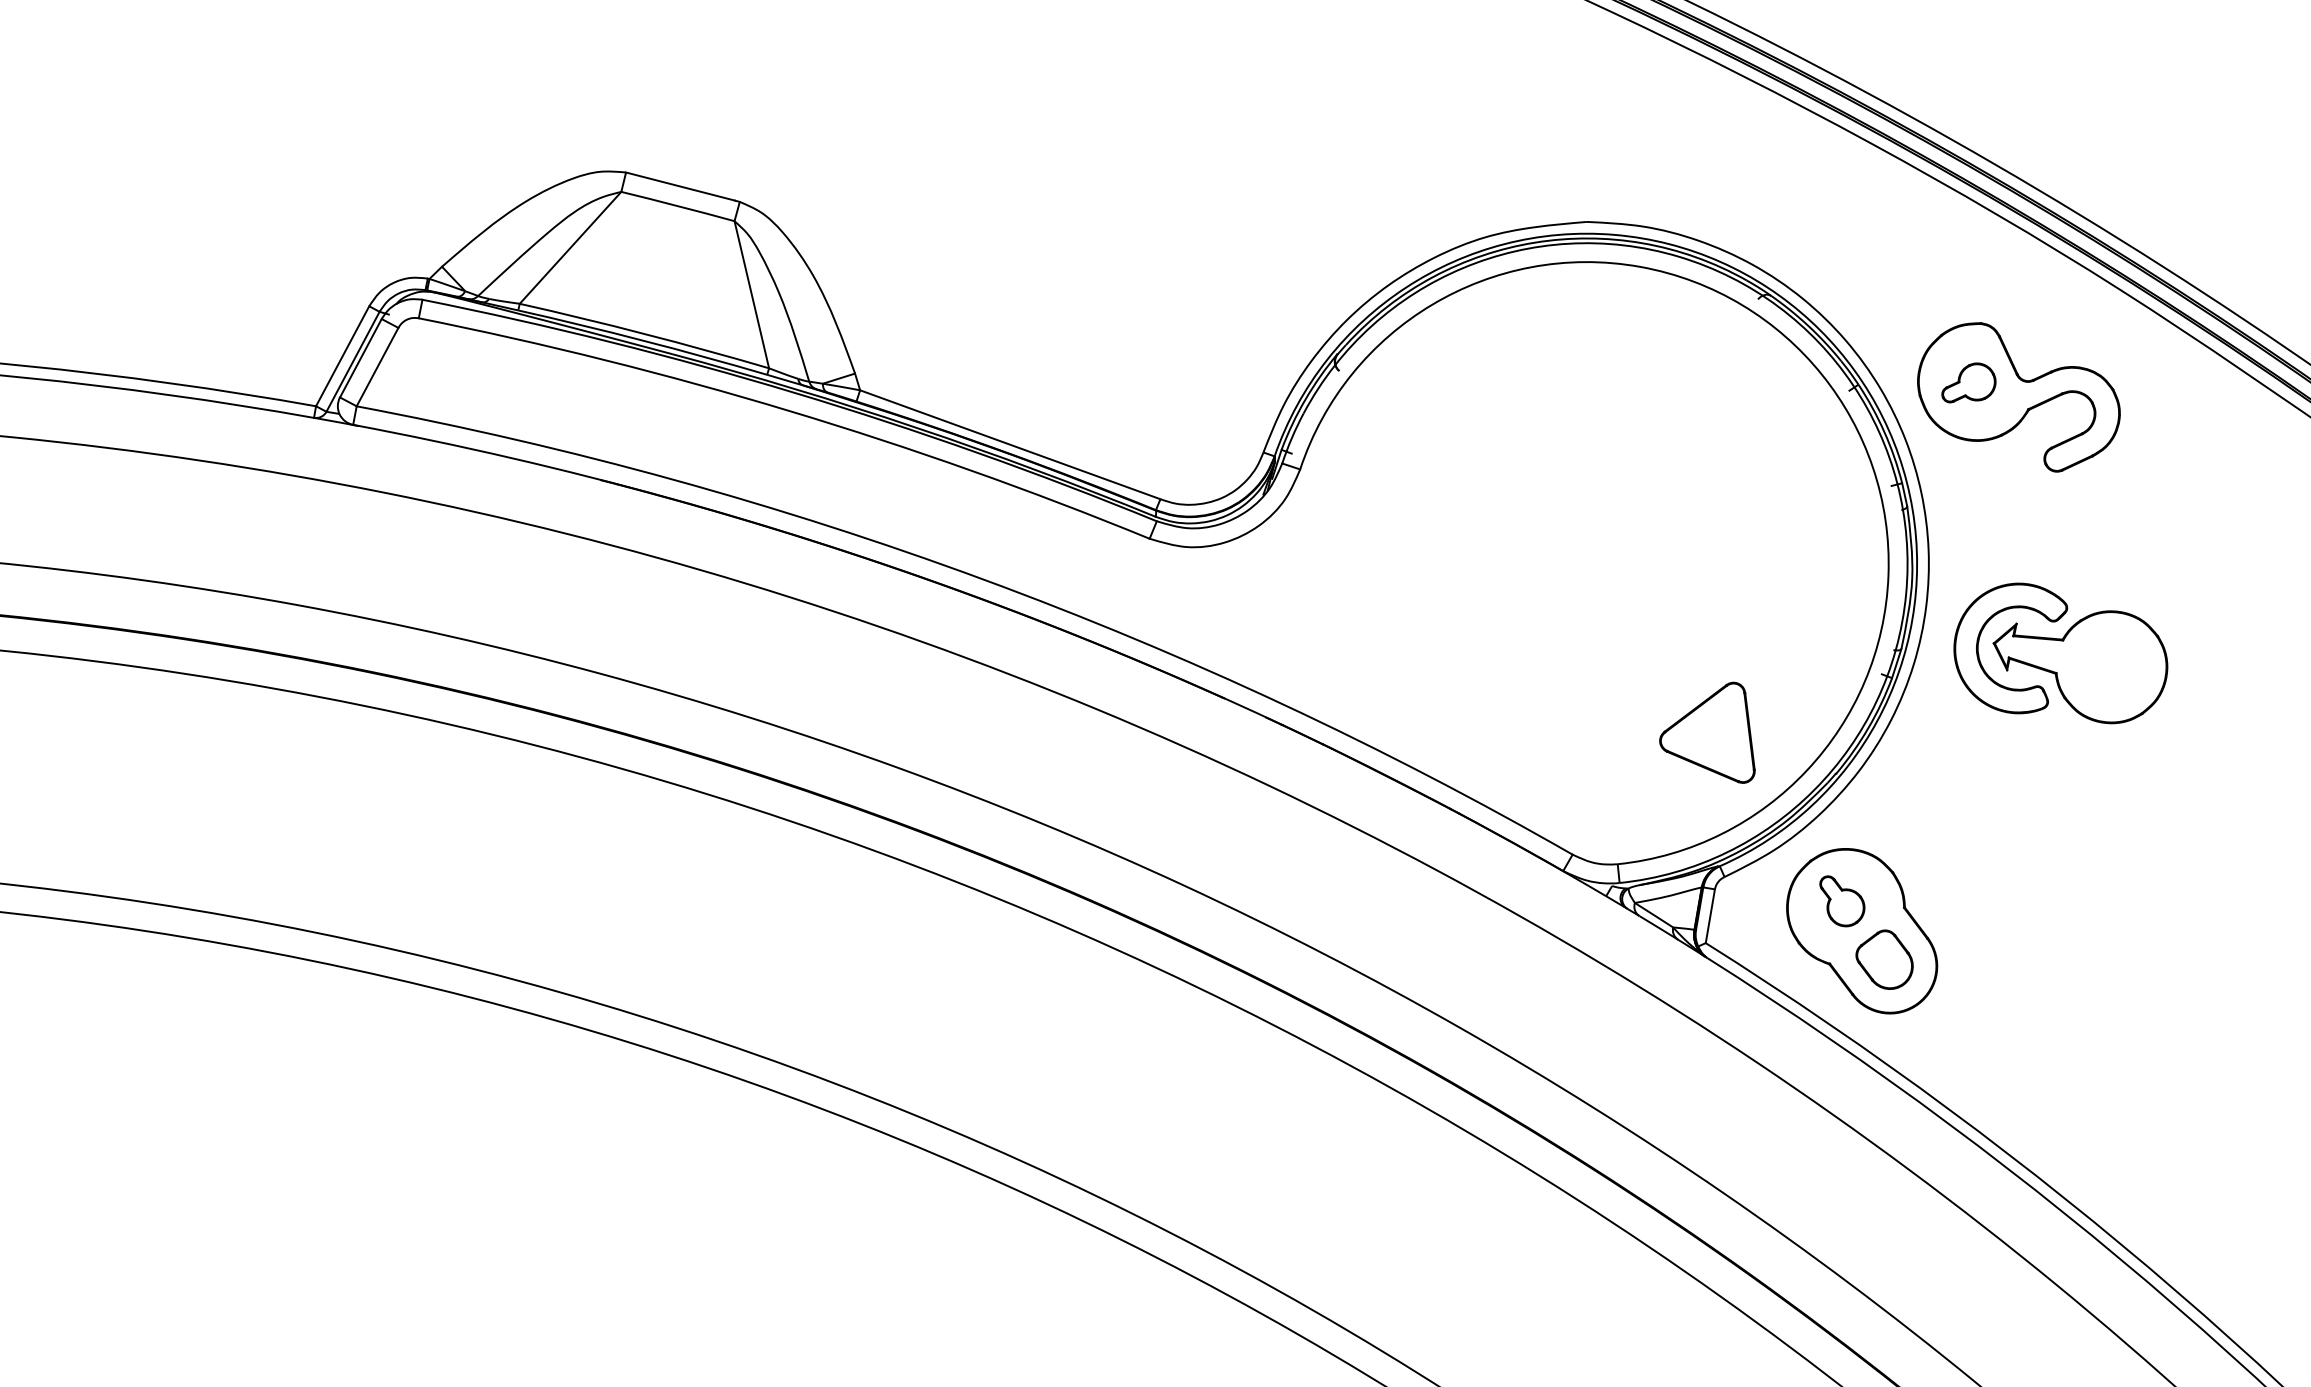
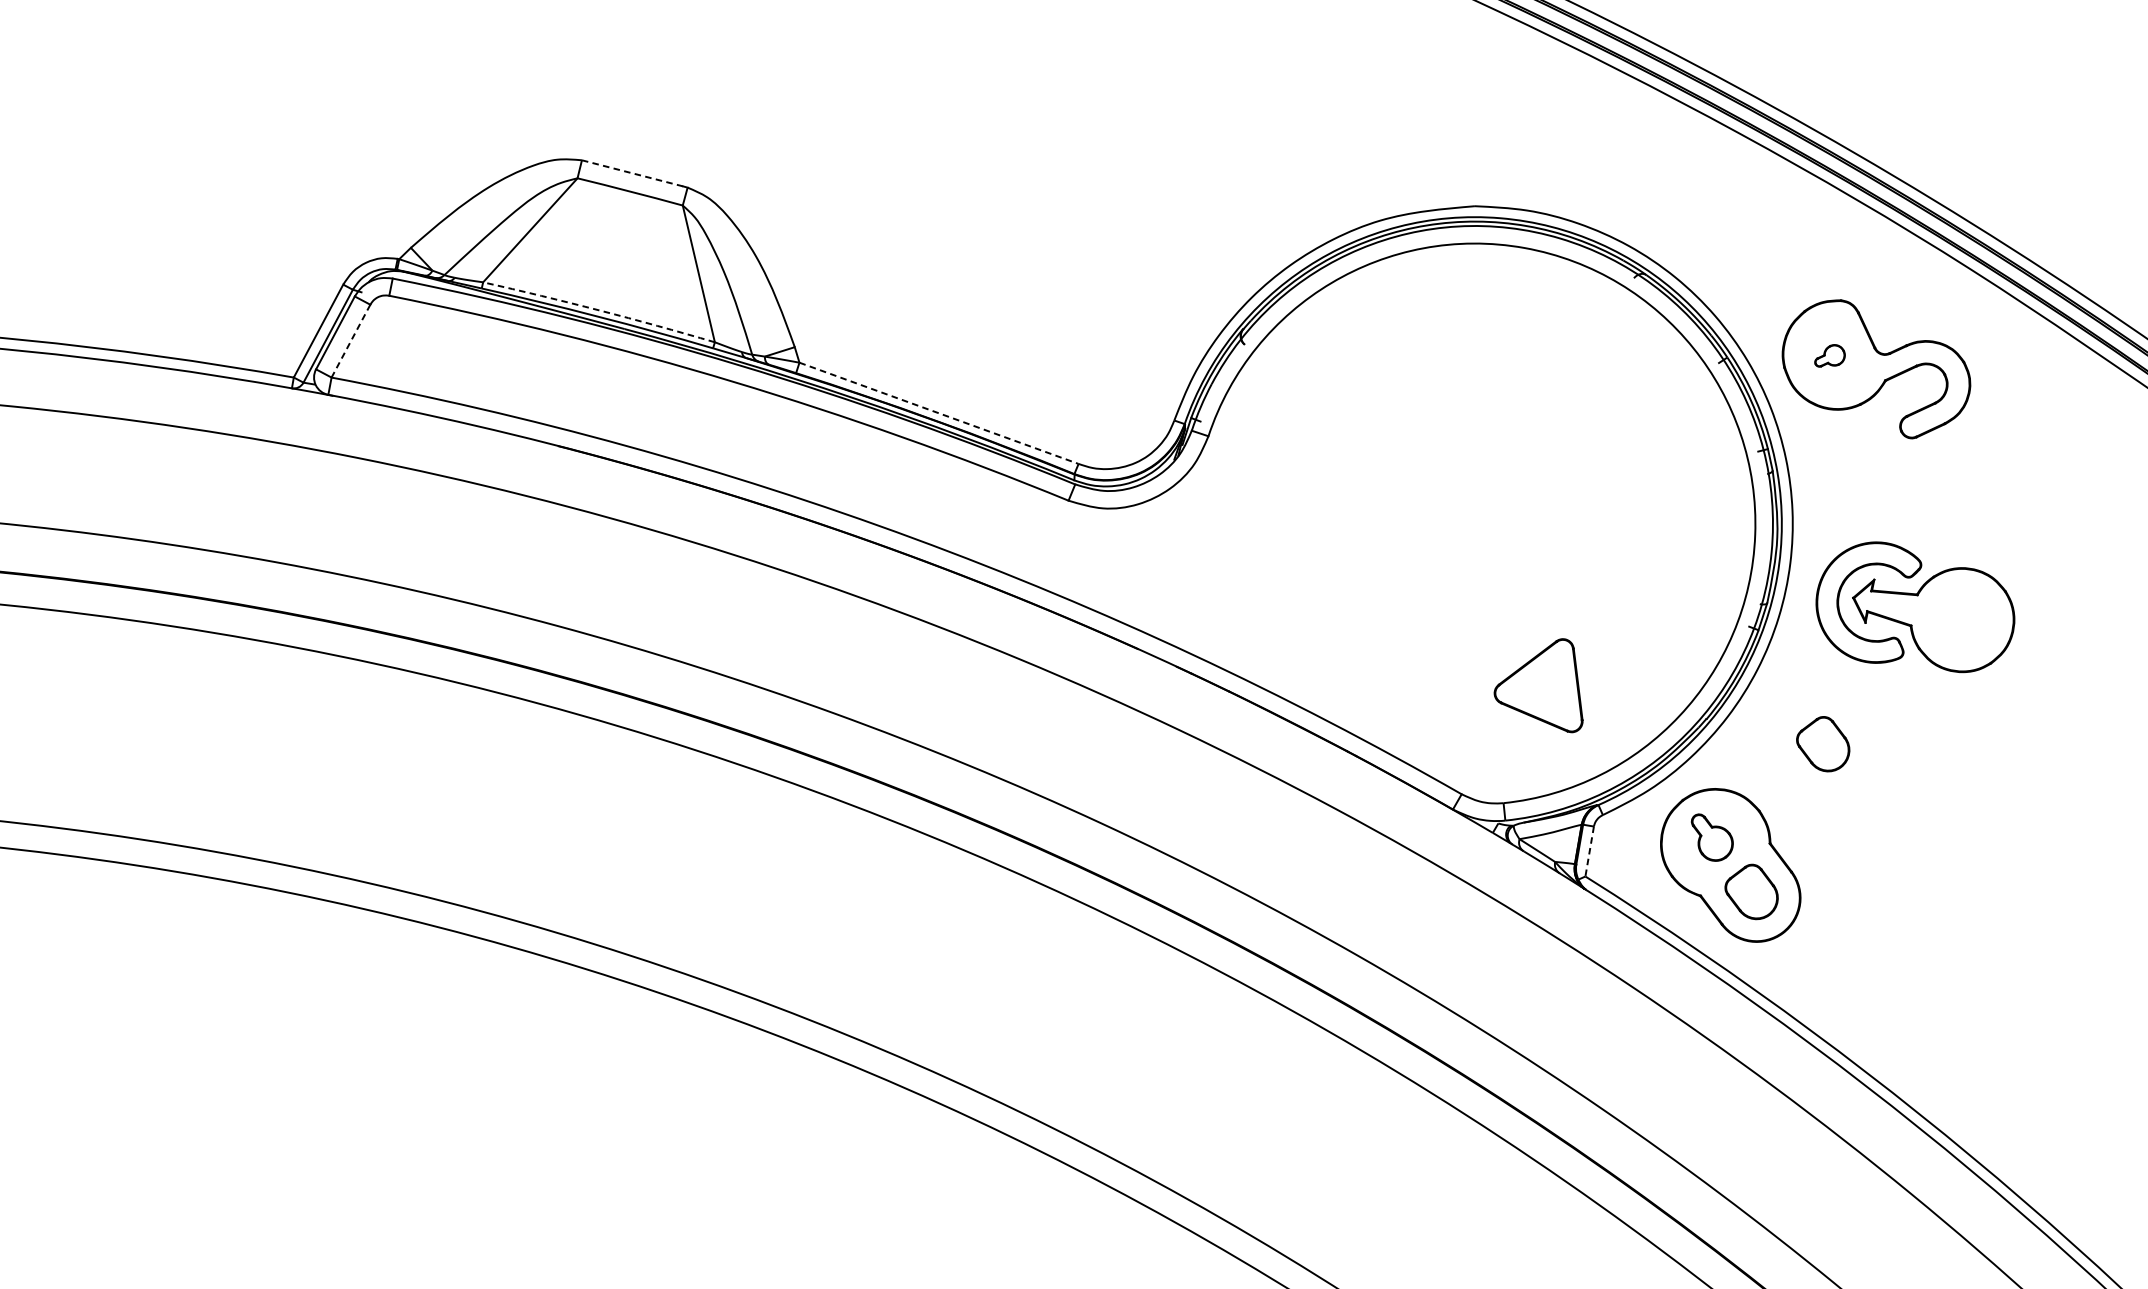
line: (680, 186) -> (632, 173), solid -> dashed
arc: (644, 334) -> (599, 310), solid -> dashed
line: (377, 367) -> (350, 341), solid -> dashed
part: (1968, 382) -> (1829, 355), size x0.6
line: (1010, 444) -> (939, 413), solid -> dashed
part: (1707, 732) -> (1538, 685), moved
part: (1961, 800) -> (1823, 743), added
line: (1710, 916) -> (1589, 851), solid -> dashed

